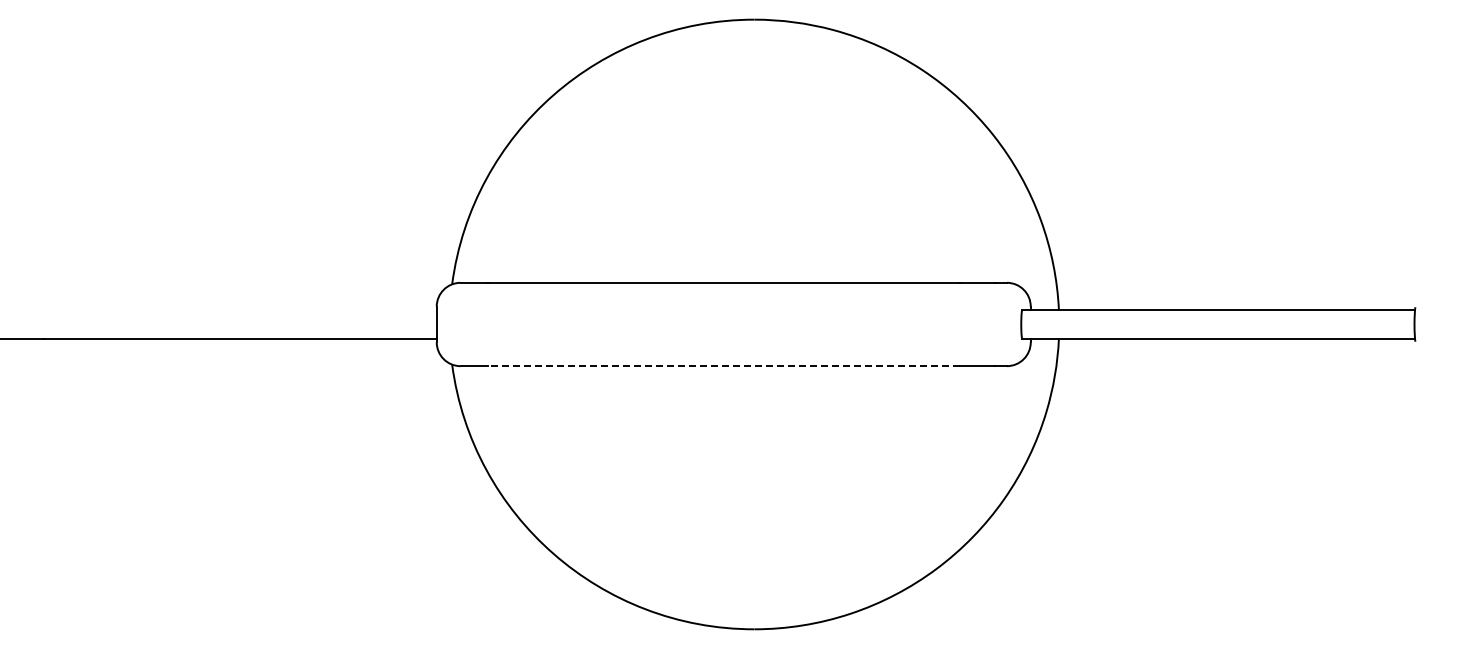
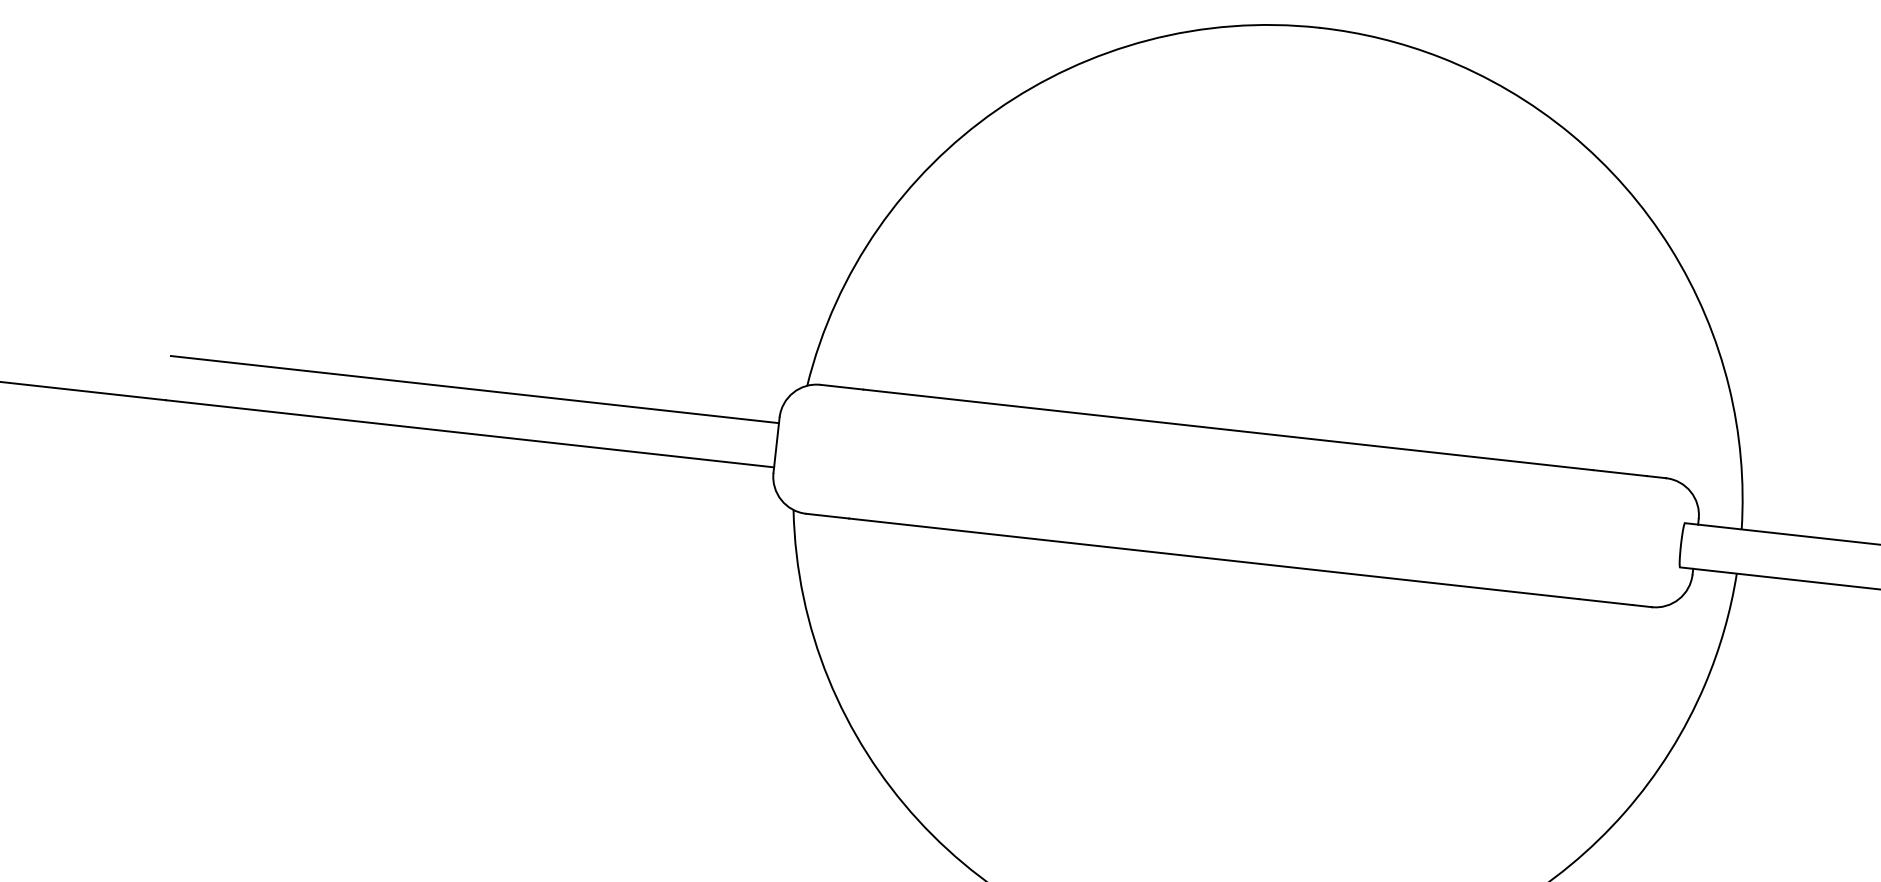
line: (239, 310) -> (473, 389), added
line: (724, 366) -> (1214, 559), dashed -> solid

